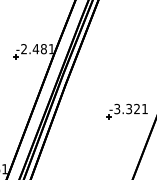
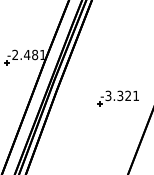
part: (126, 111) -> (117, 98), moved

